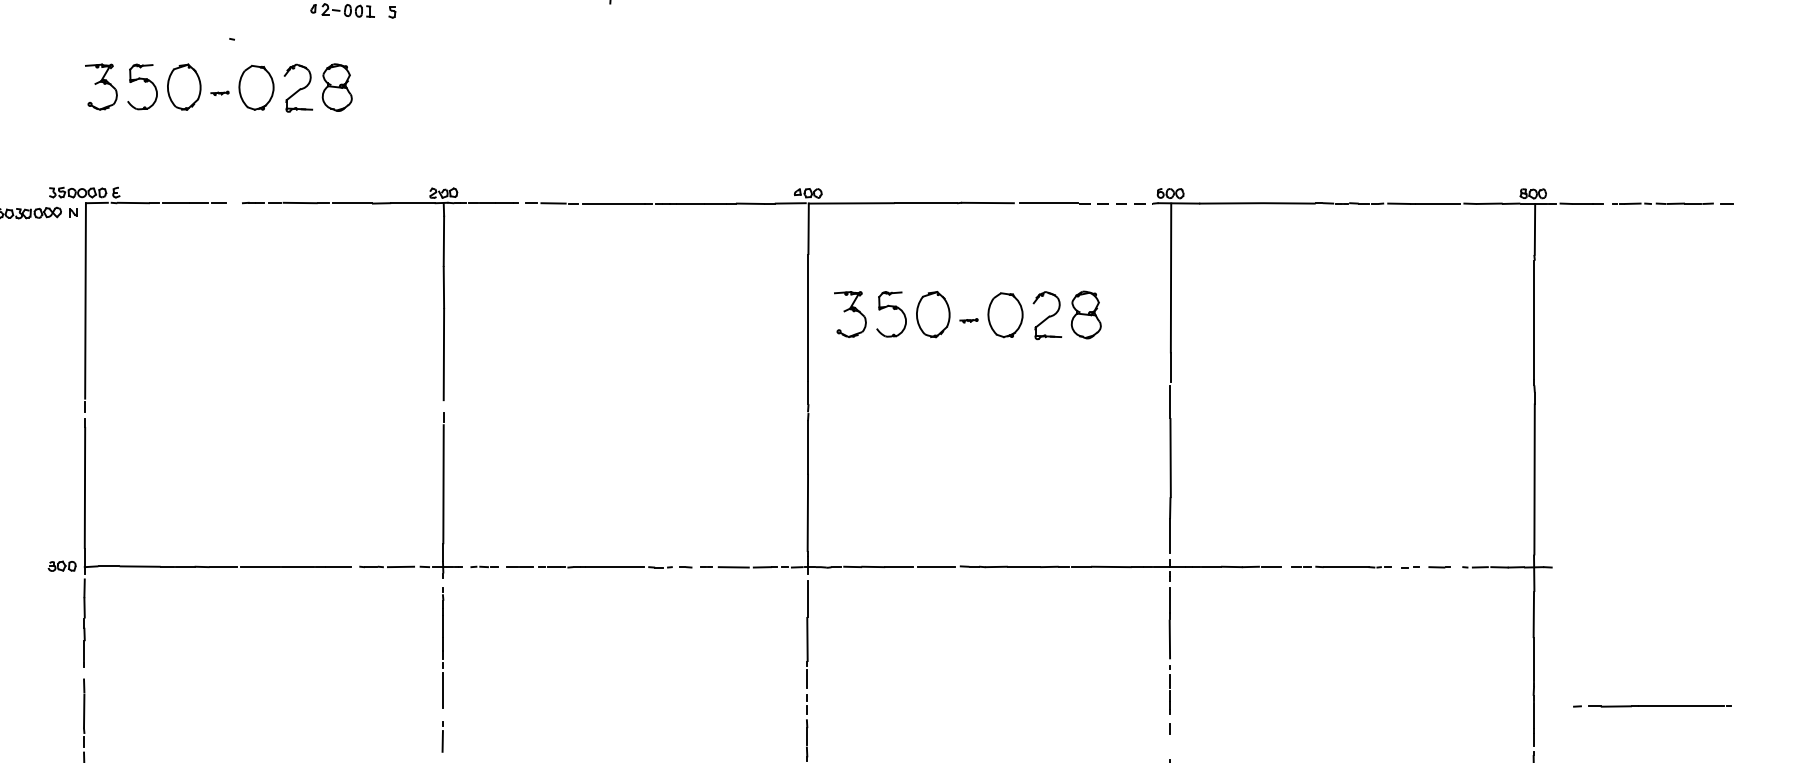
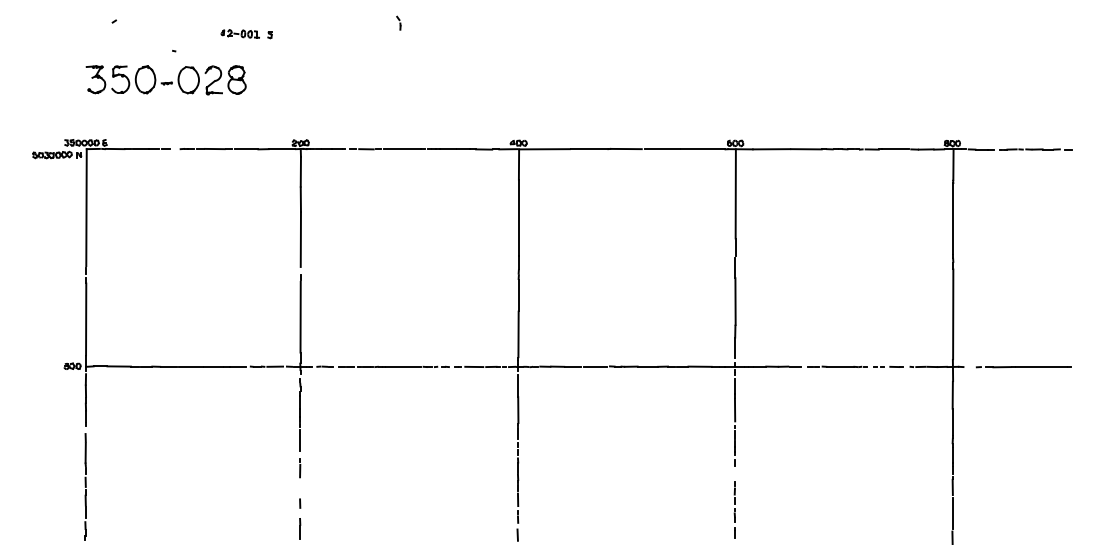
line: (1117, 203) -> (703, 149), dashed -> solid
part: (966, 315) -> (613, 216), removed
line: (1652, 707) -> (1023, 367), moved

